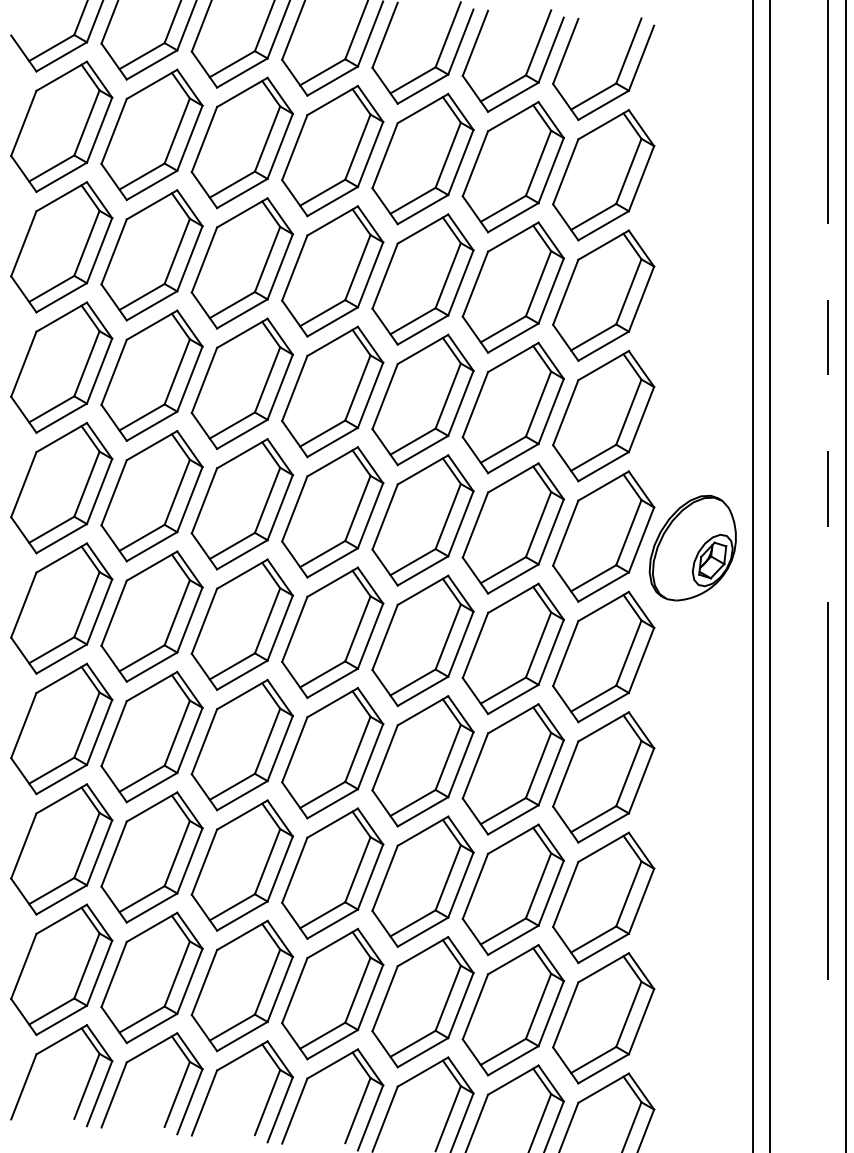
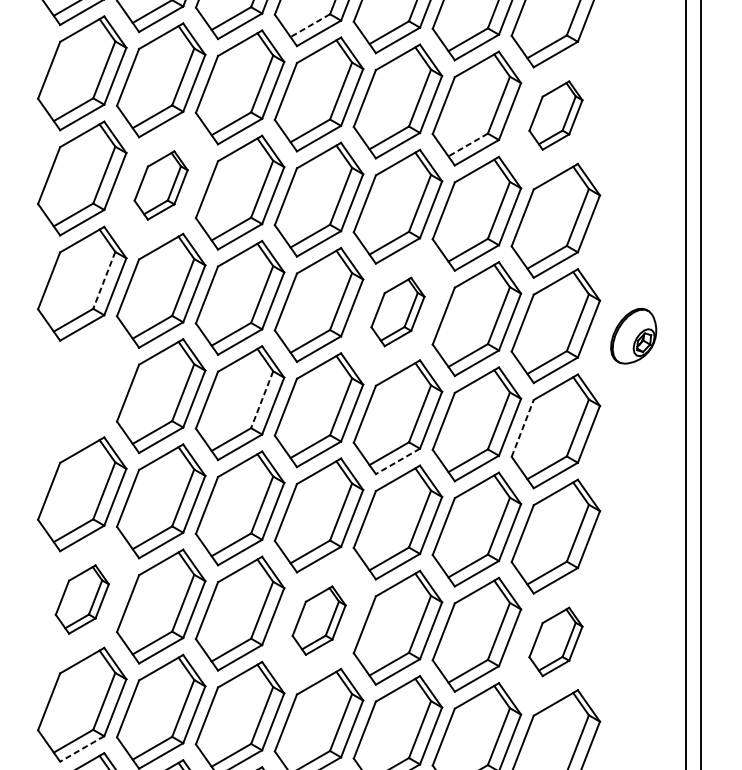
line: (322, 192) -> (310, 25), solid -> dashed
part: (603, 295) -> (555, 115), size x0.6
line: (502, 329) -> (467, 145), solid -> dashed
part: (151, 375) -> (160, 185), size x0.6
line: (86, 484) -> (103, 280), solid -> dashed
part: (422, 520) -> (397, 312), size x0.6
part: (692, 547) -> (633, 335), size x0.6
part: (61, 608) -> (82, 389), removed
line: (267, 620) -> (262, 399), solid -> dashed
line: (565, 653) -> (522, 428), solid -> dashed
line: (422, 691) -> (397, 461), solid -> dashed
part: (61, 849) -> (82, 599), size x0.6
part: (332, 873) -> (318, 620), size x0.6
part: (603, 897) -> (555, 641), size x0.6
line: (61, 1020) -> (82, 749), solid -> dashed

